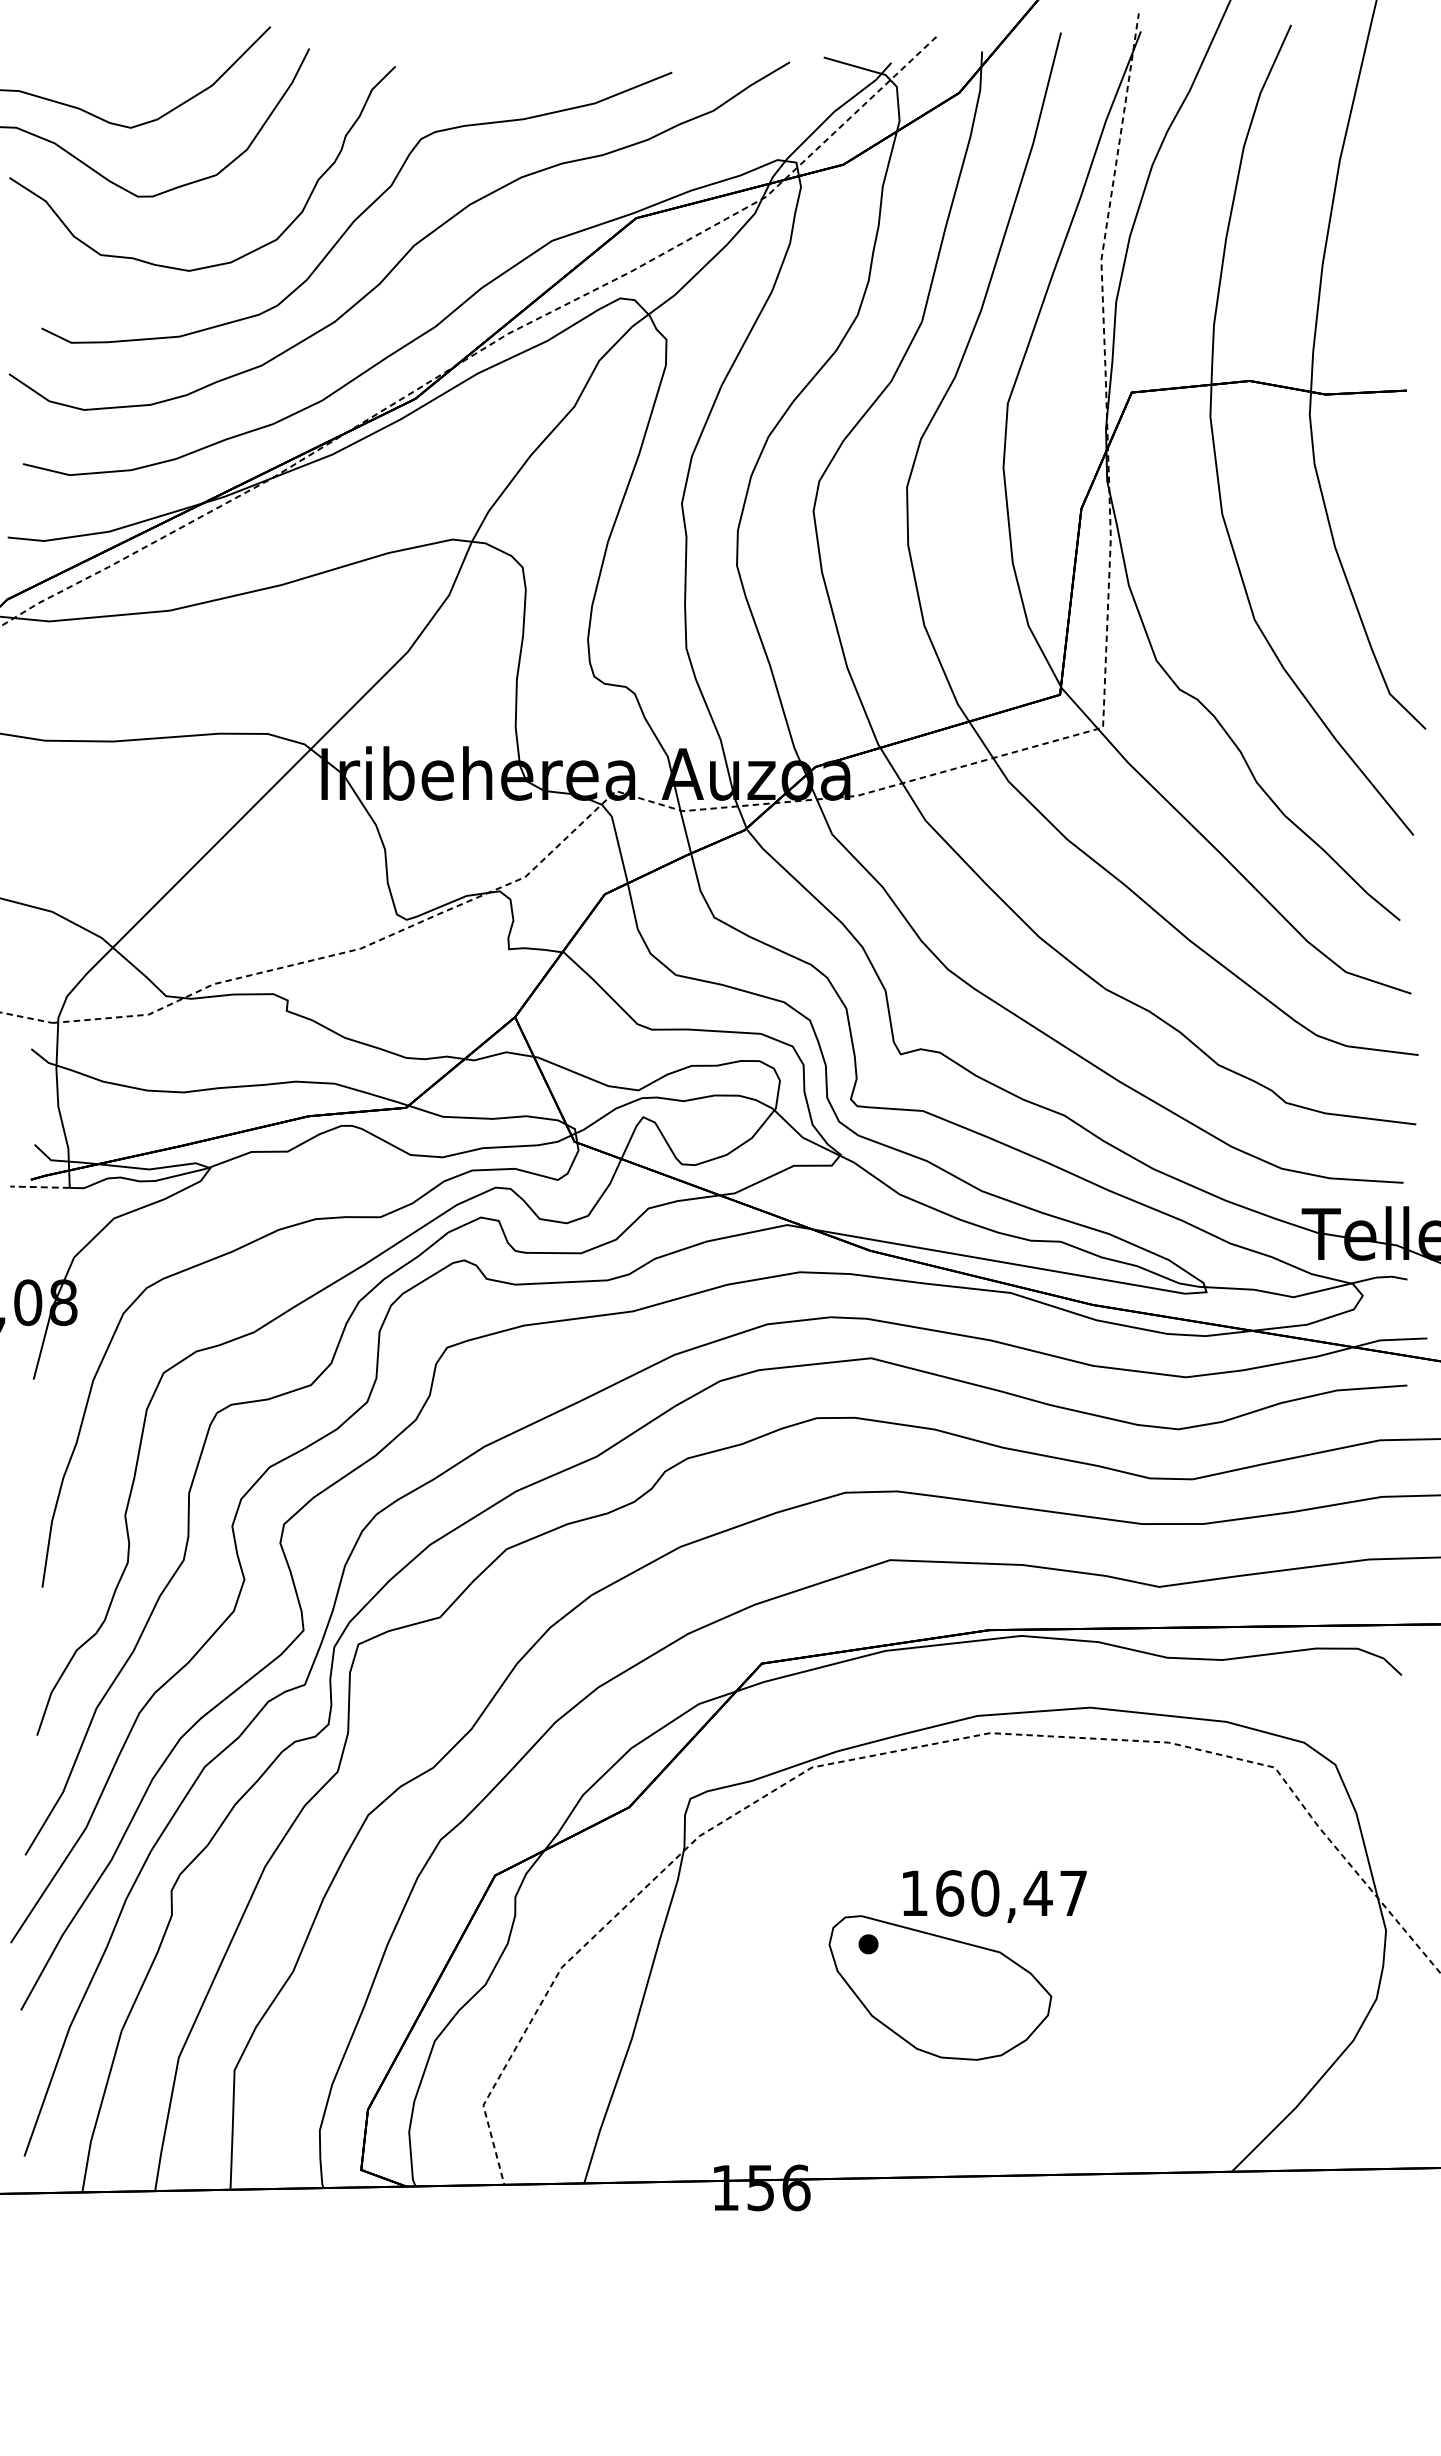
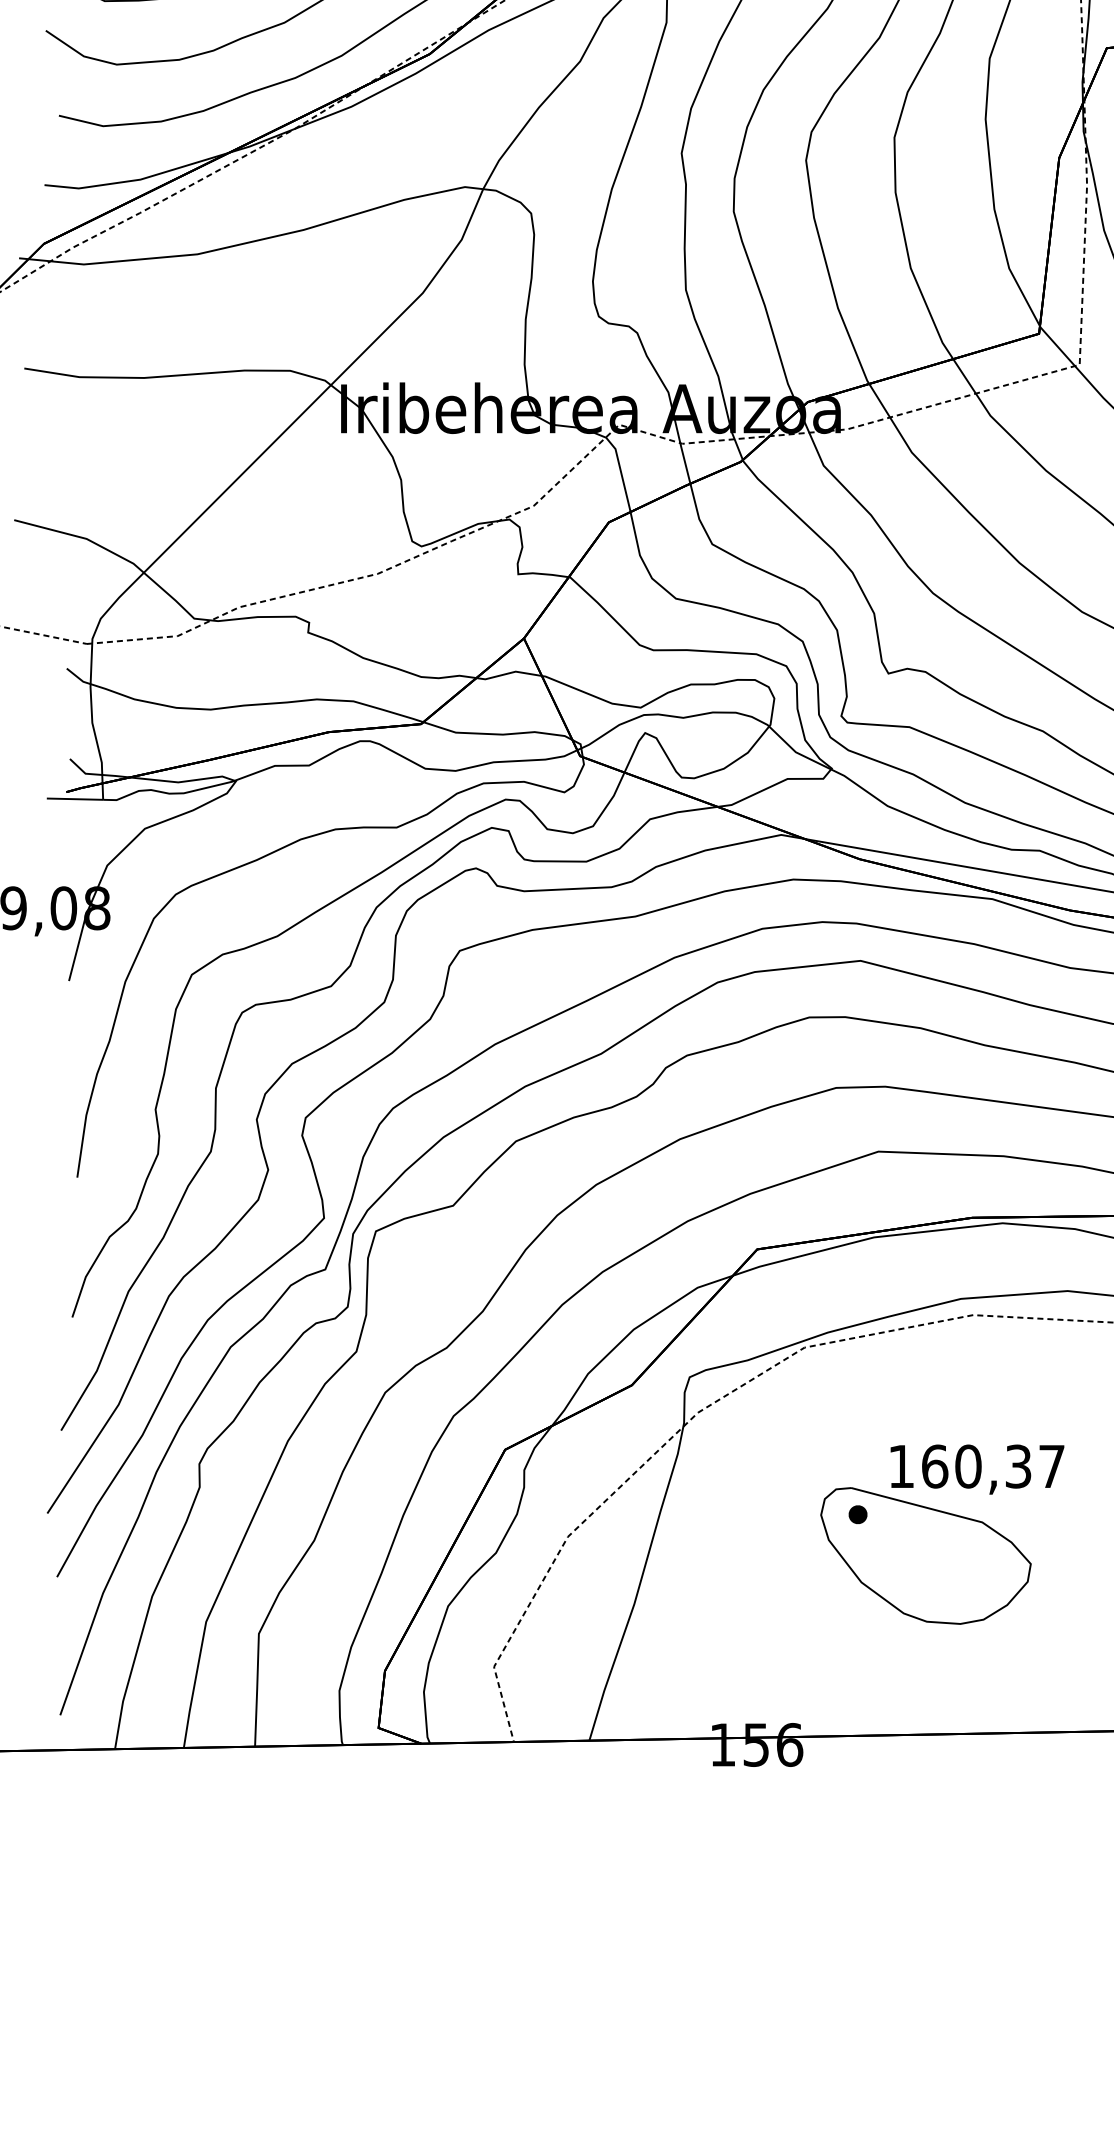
line: (39, 1187) -> (74, 799), dashed -> solid
text: (1037, 1893) -> (1017, 1466), 160,47 -> 160,37

